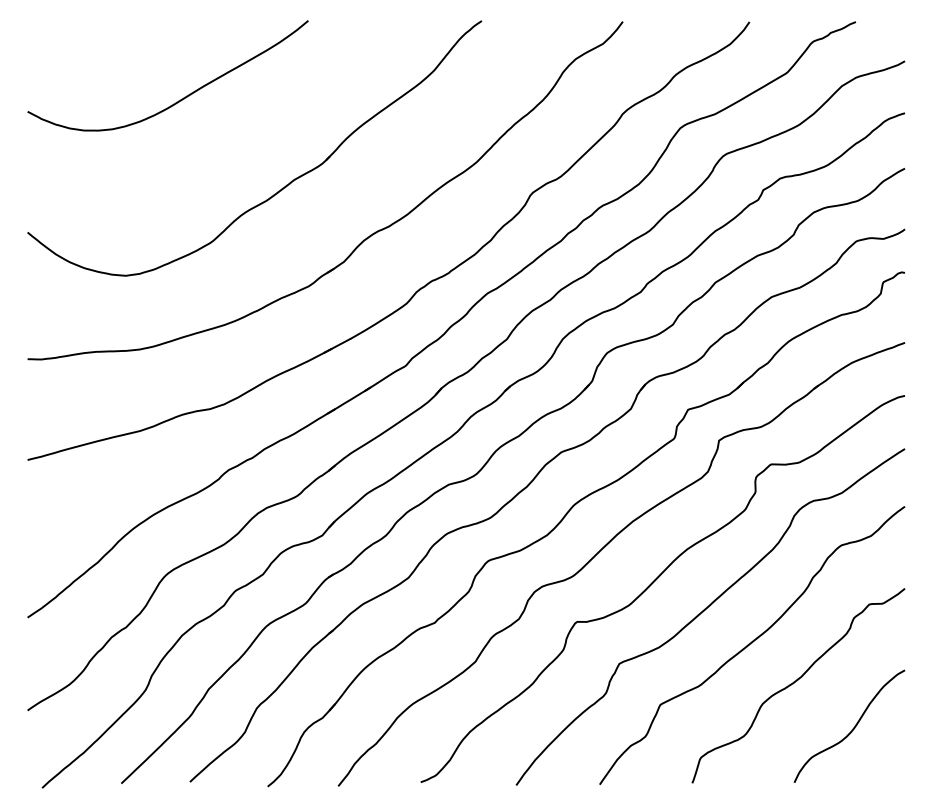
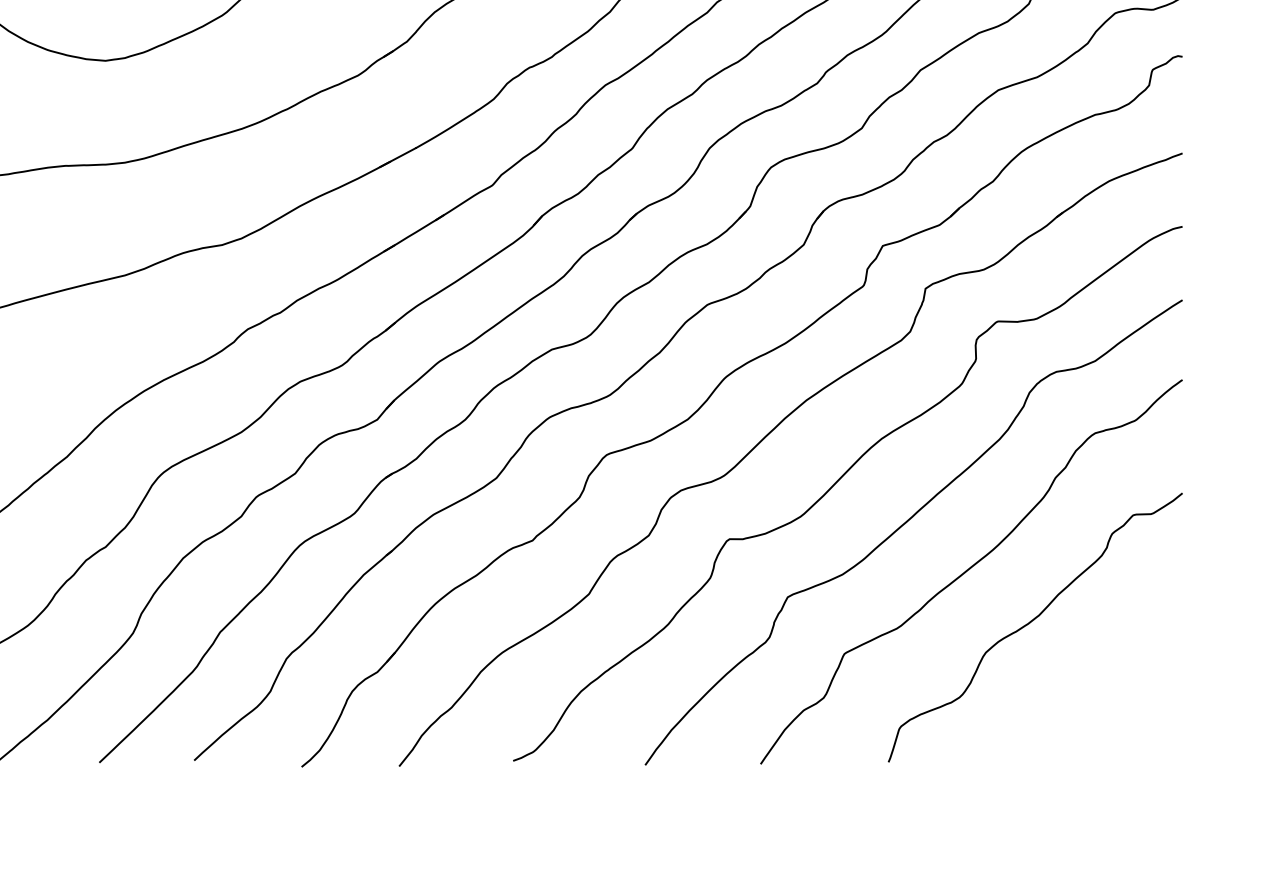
curve: (852, 728) -> (1109, 686), removed

